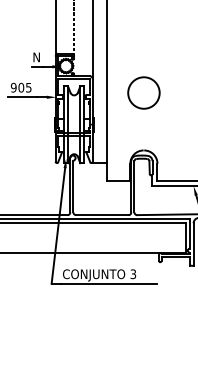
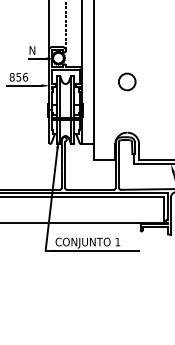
text: (21, 87) -> (19, 77), 905 -> 856
circle: (143, 92) -> (126, 81), size x0.6
text: (133, 274) -> (117, 242), 3 -> 1

